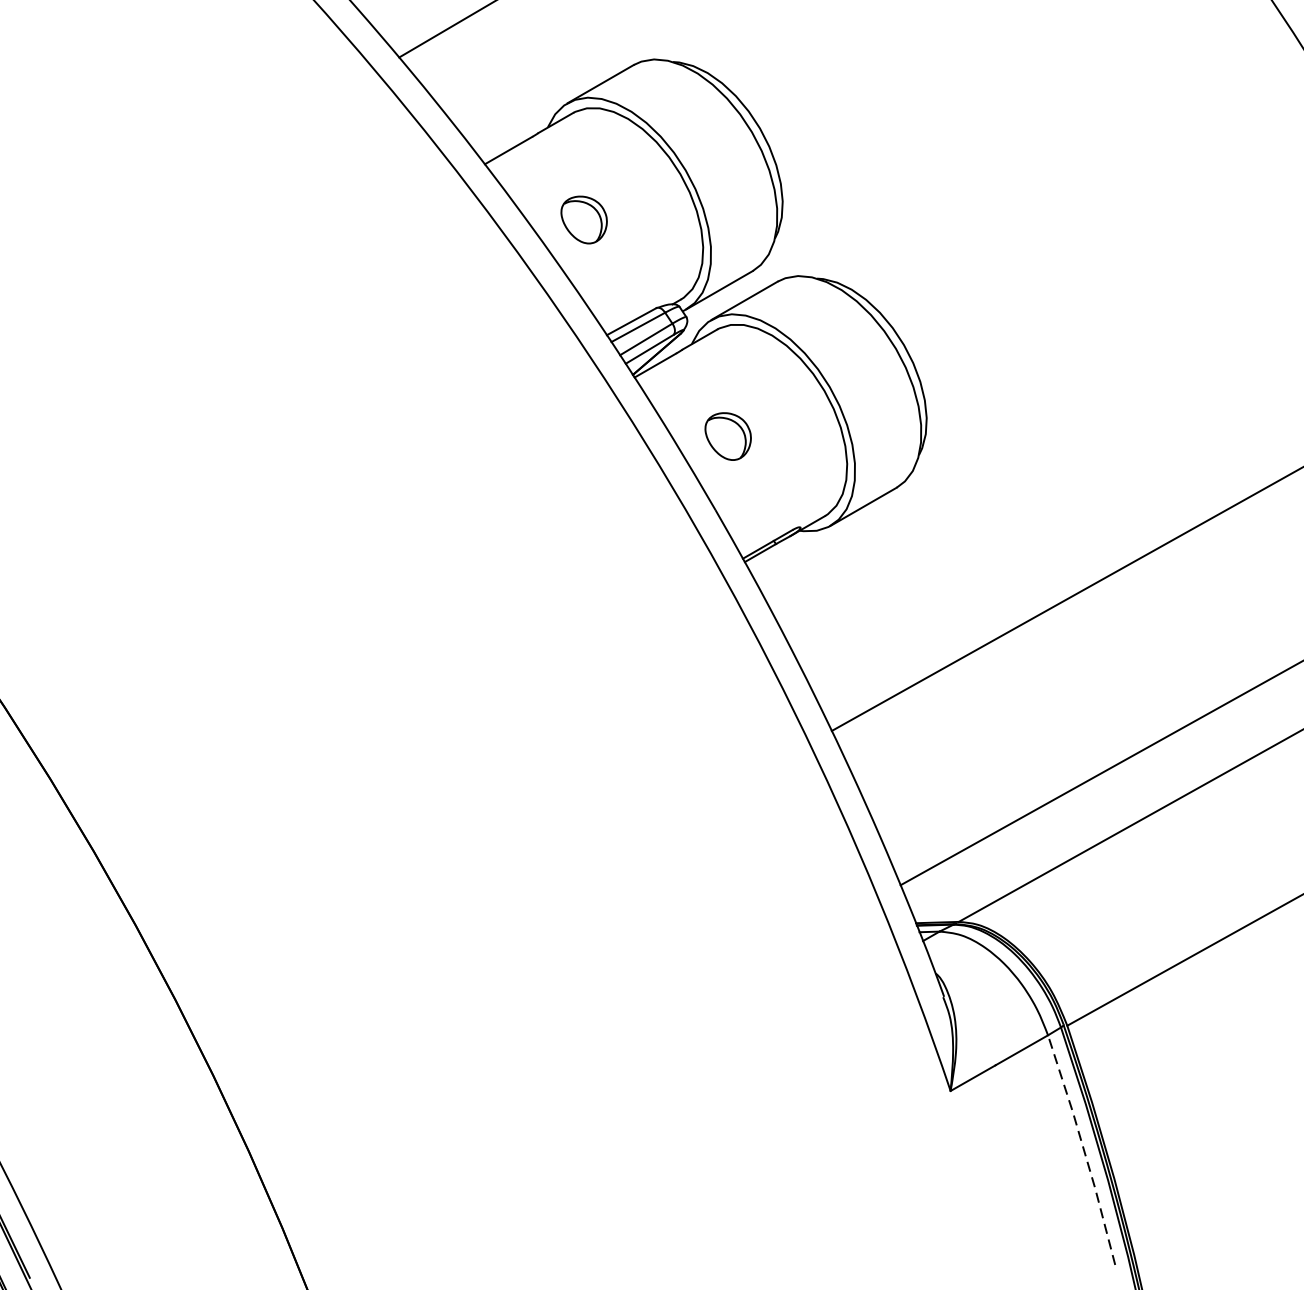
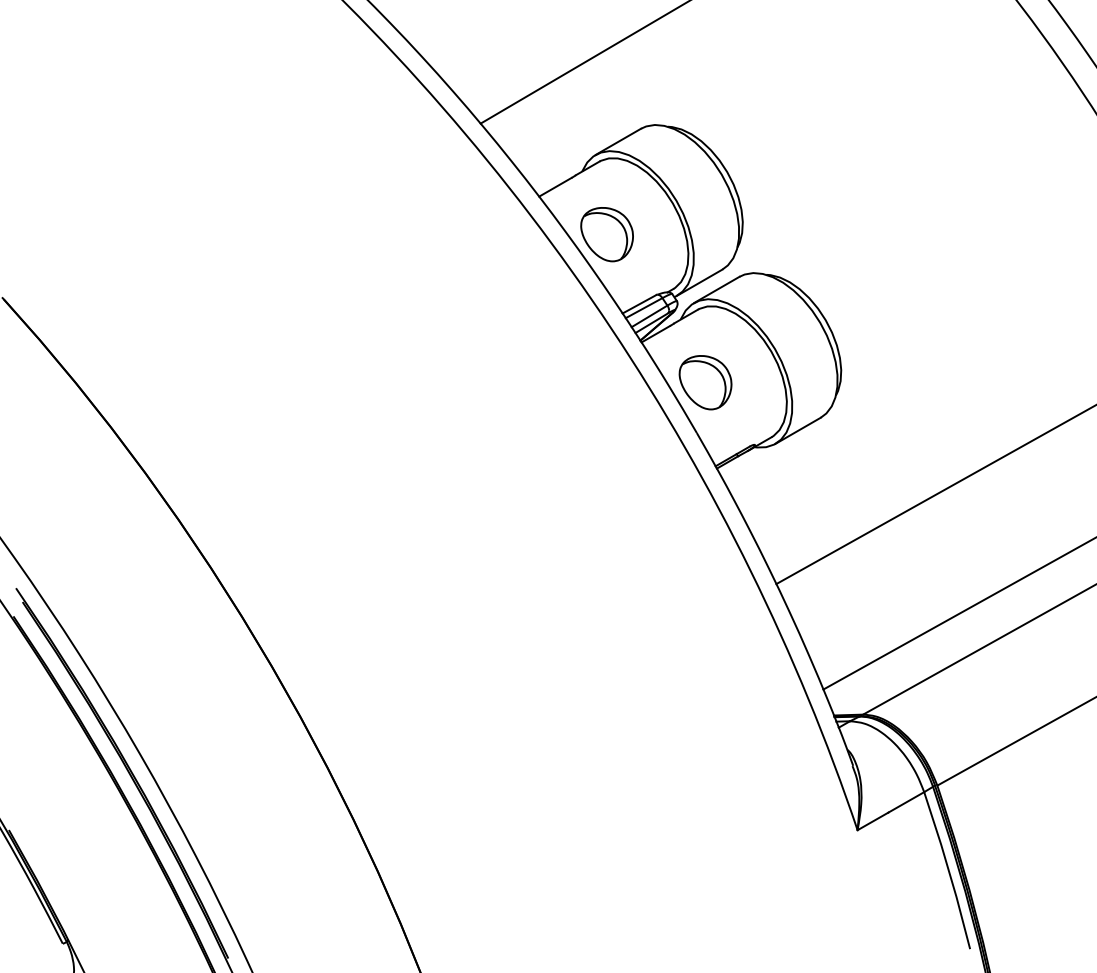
part: (583, 219) -> (606, 234), size x1.67
part: (728, 436) -> (705, 382), size x1.67
line: (1083, 1148) -> (948, 869), dashed -> solid

